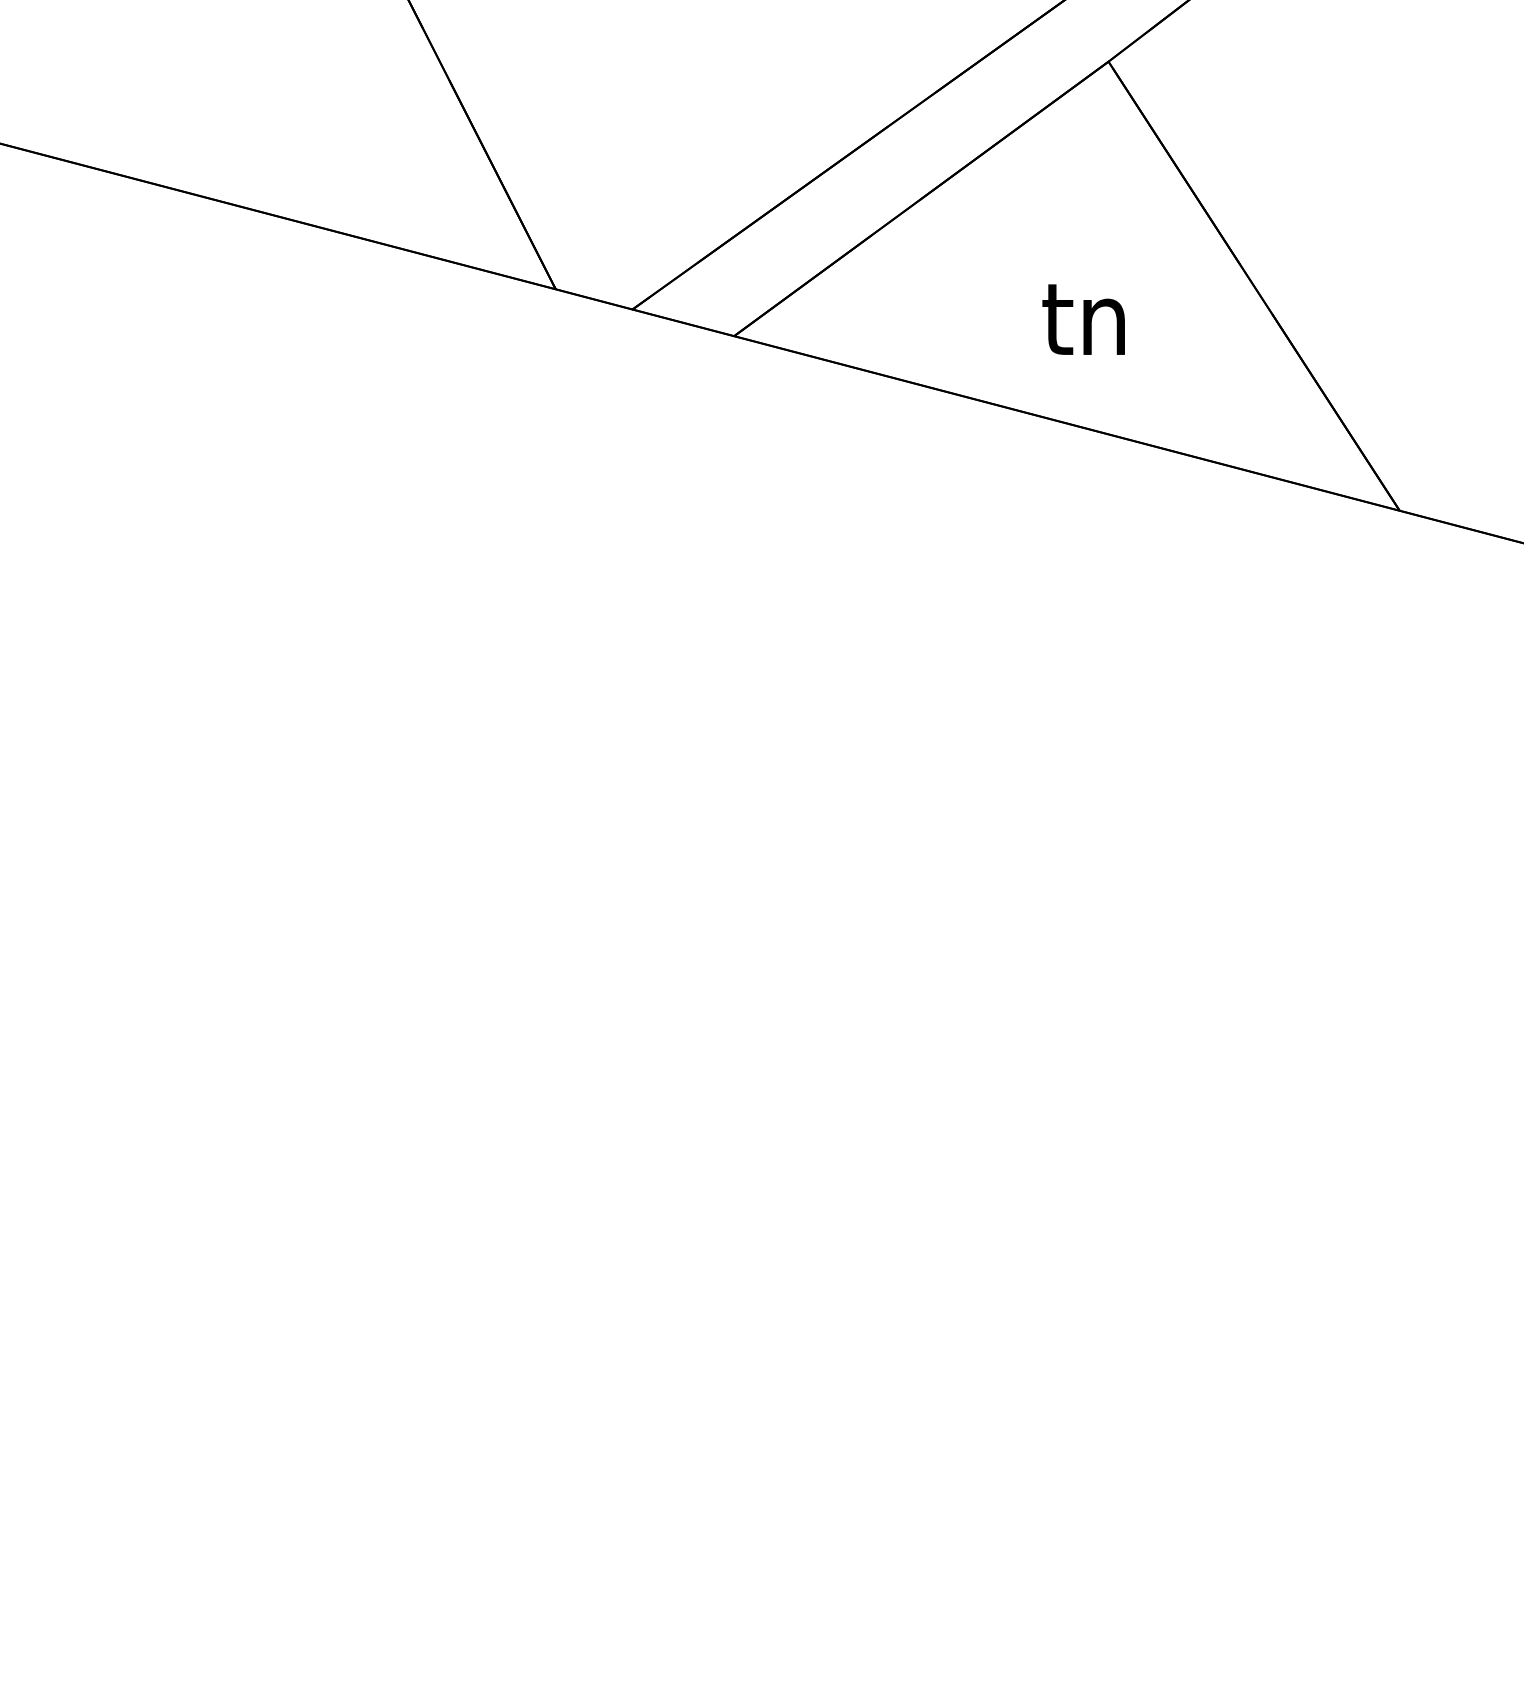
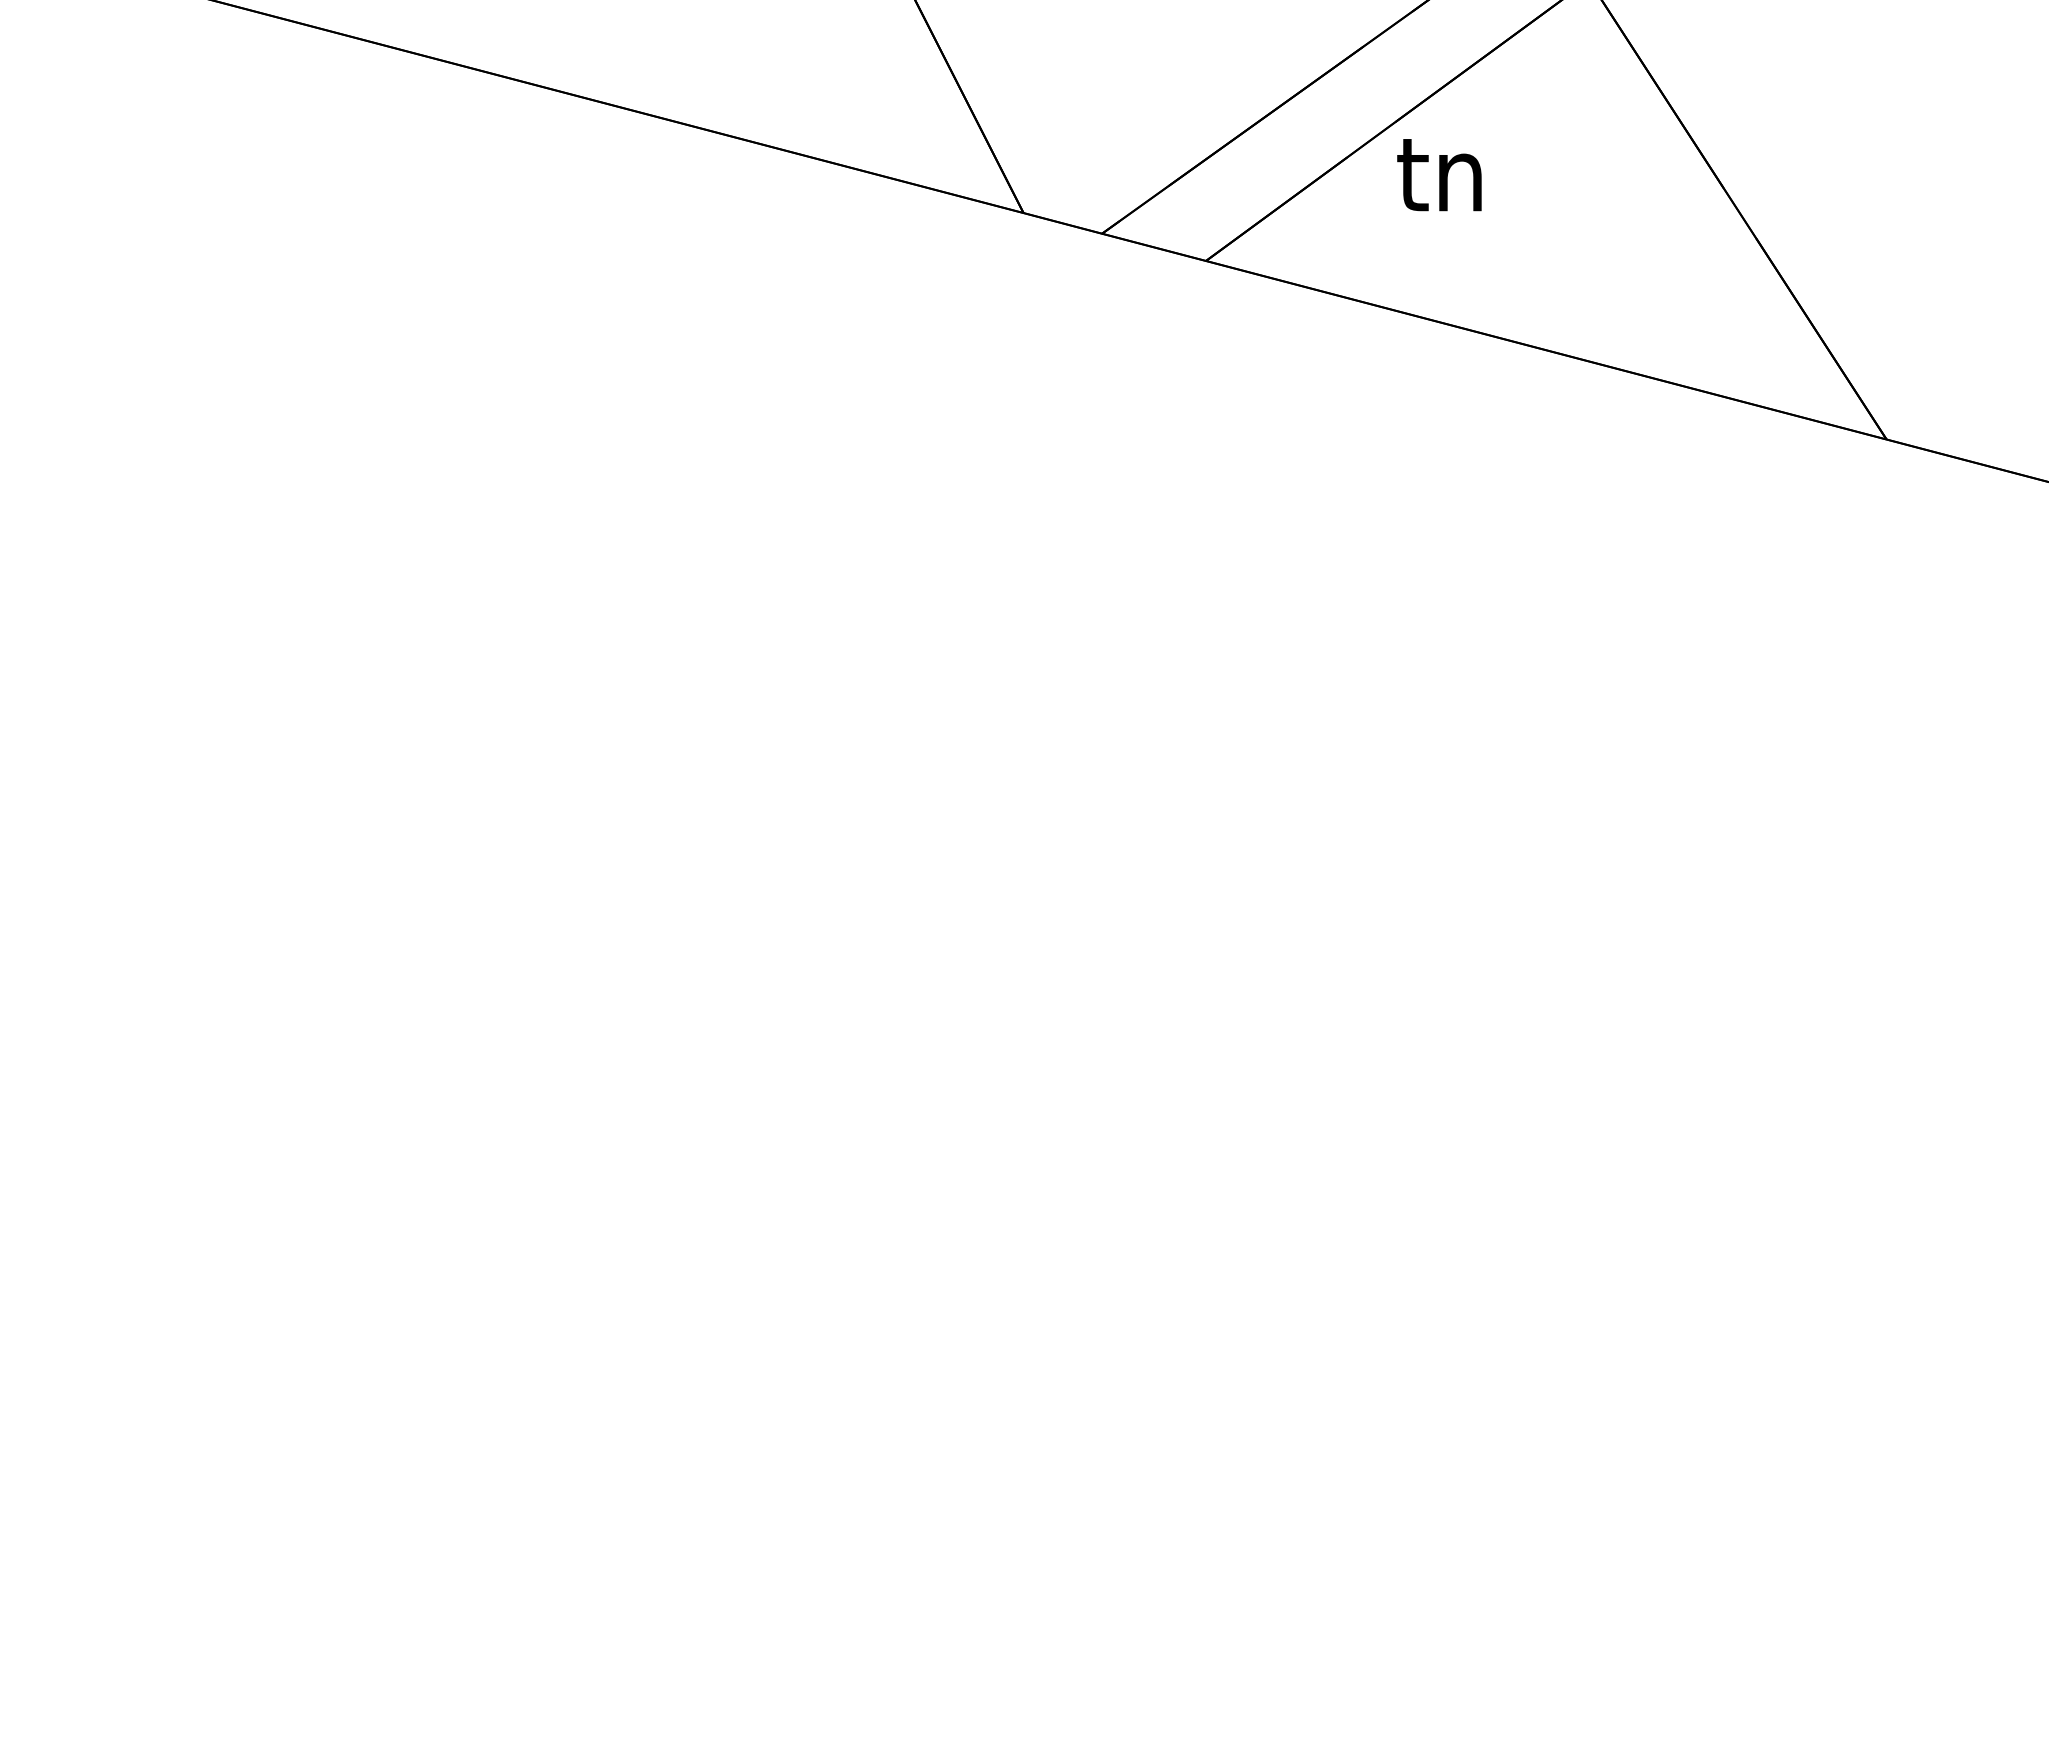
text: (1083, 320) -> (1439, 175), moved

